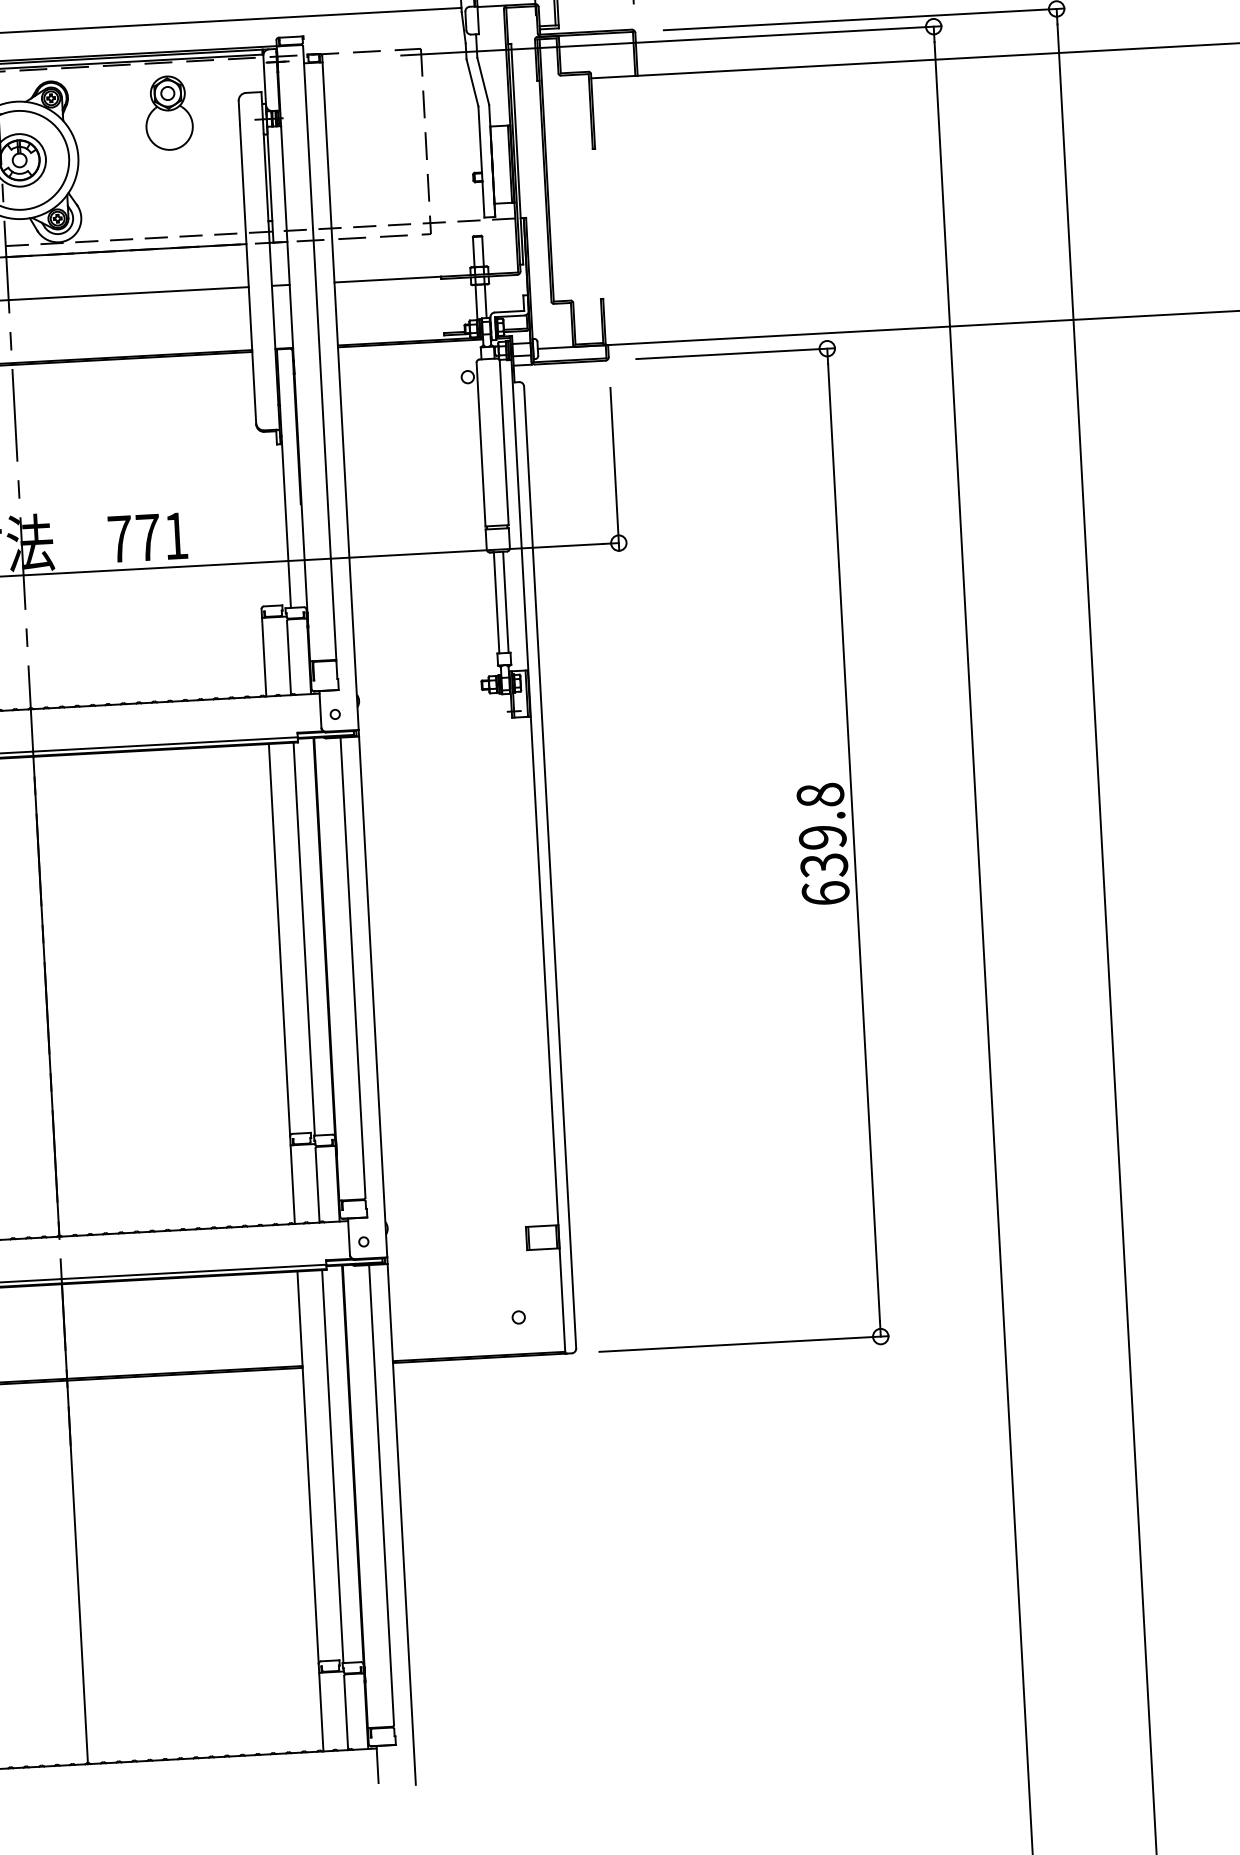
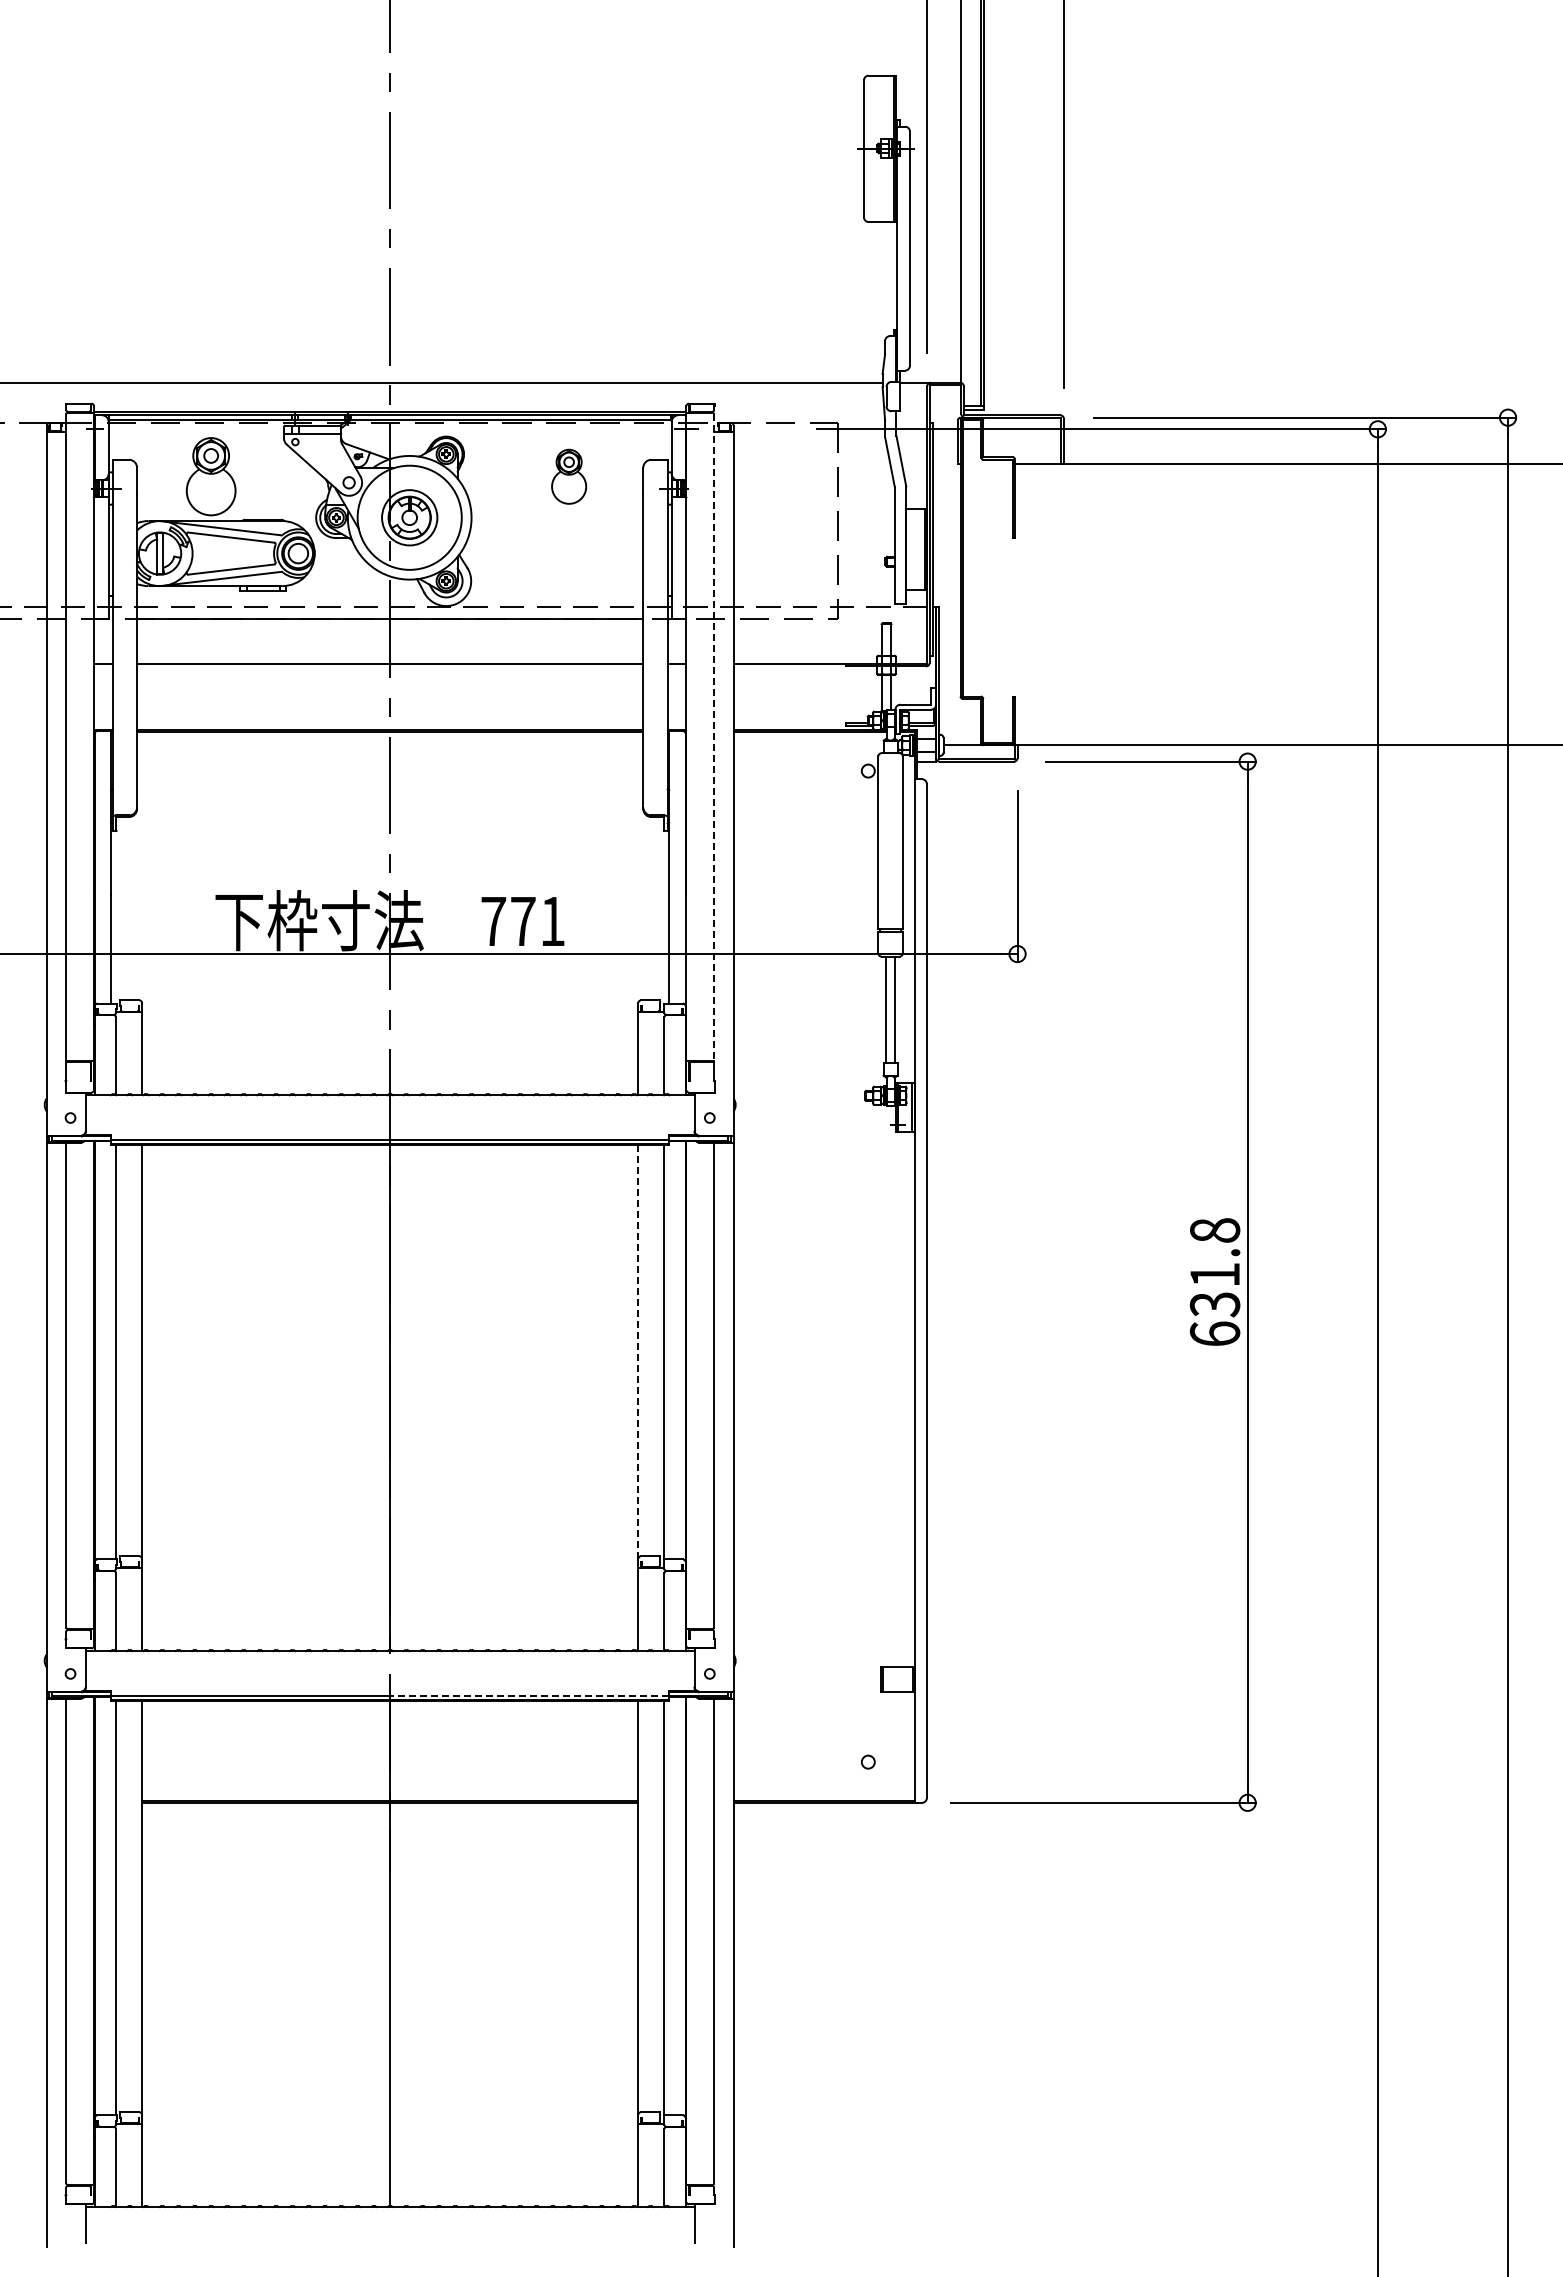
part: (168, 113) -> (568, 476), size x0.7
line: (320, 353) -> (714, 737), solid -> dashed
text: (822, 837) -> (1214, 1275), 639.8 -> 631.8
line: (279, 940) -> (638, 1352), solid -> dashed
line: (193, 1271) -> (529, 1695), solid -> dashed

